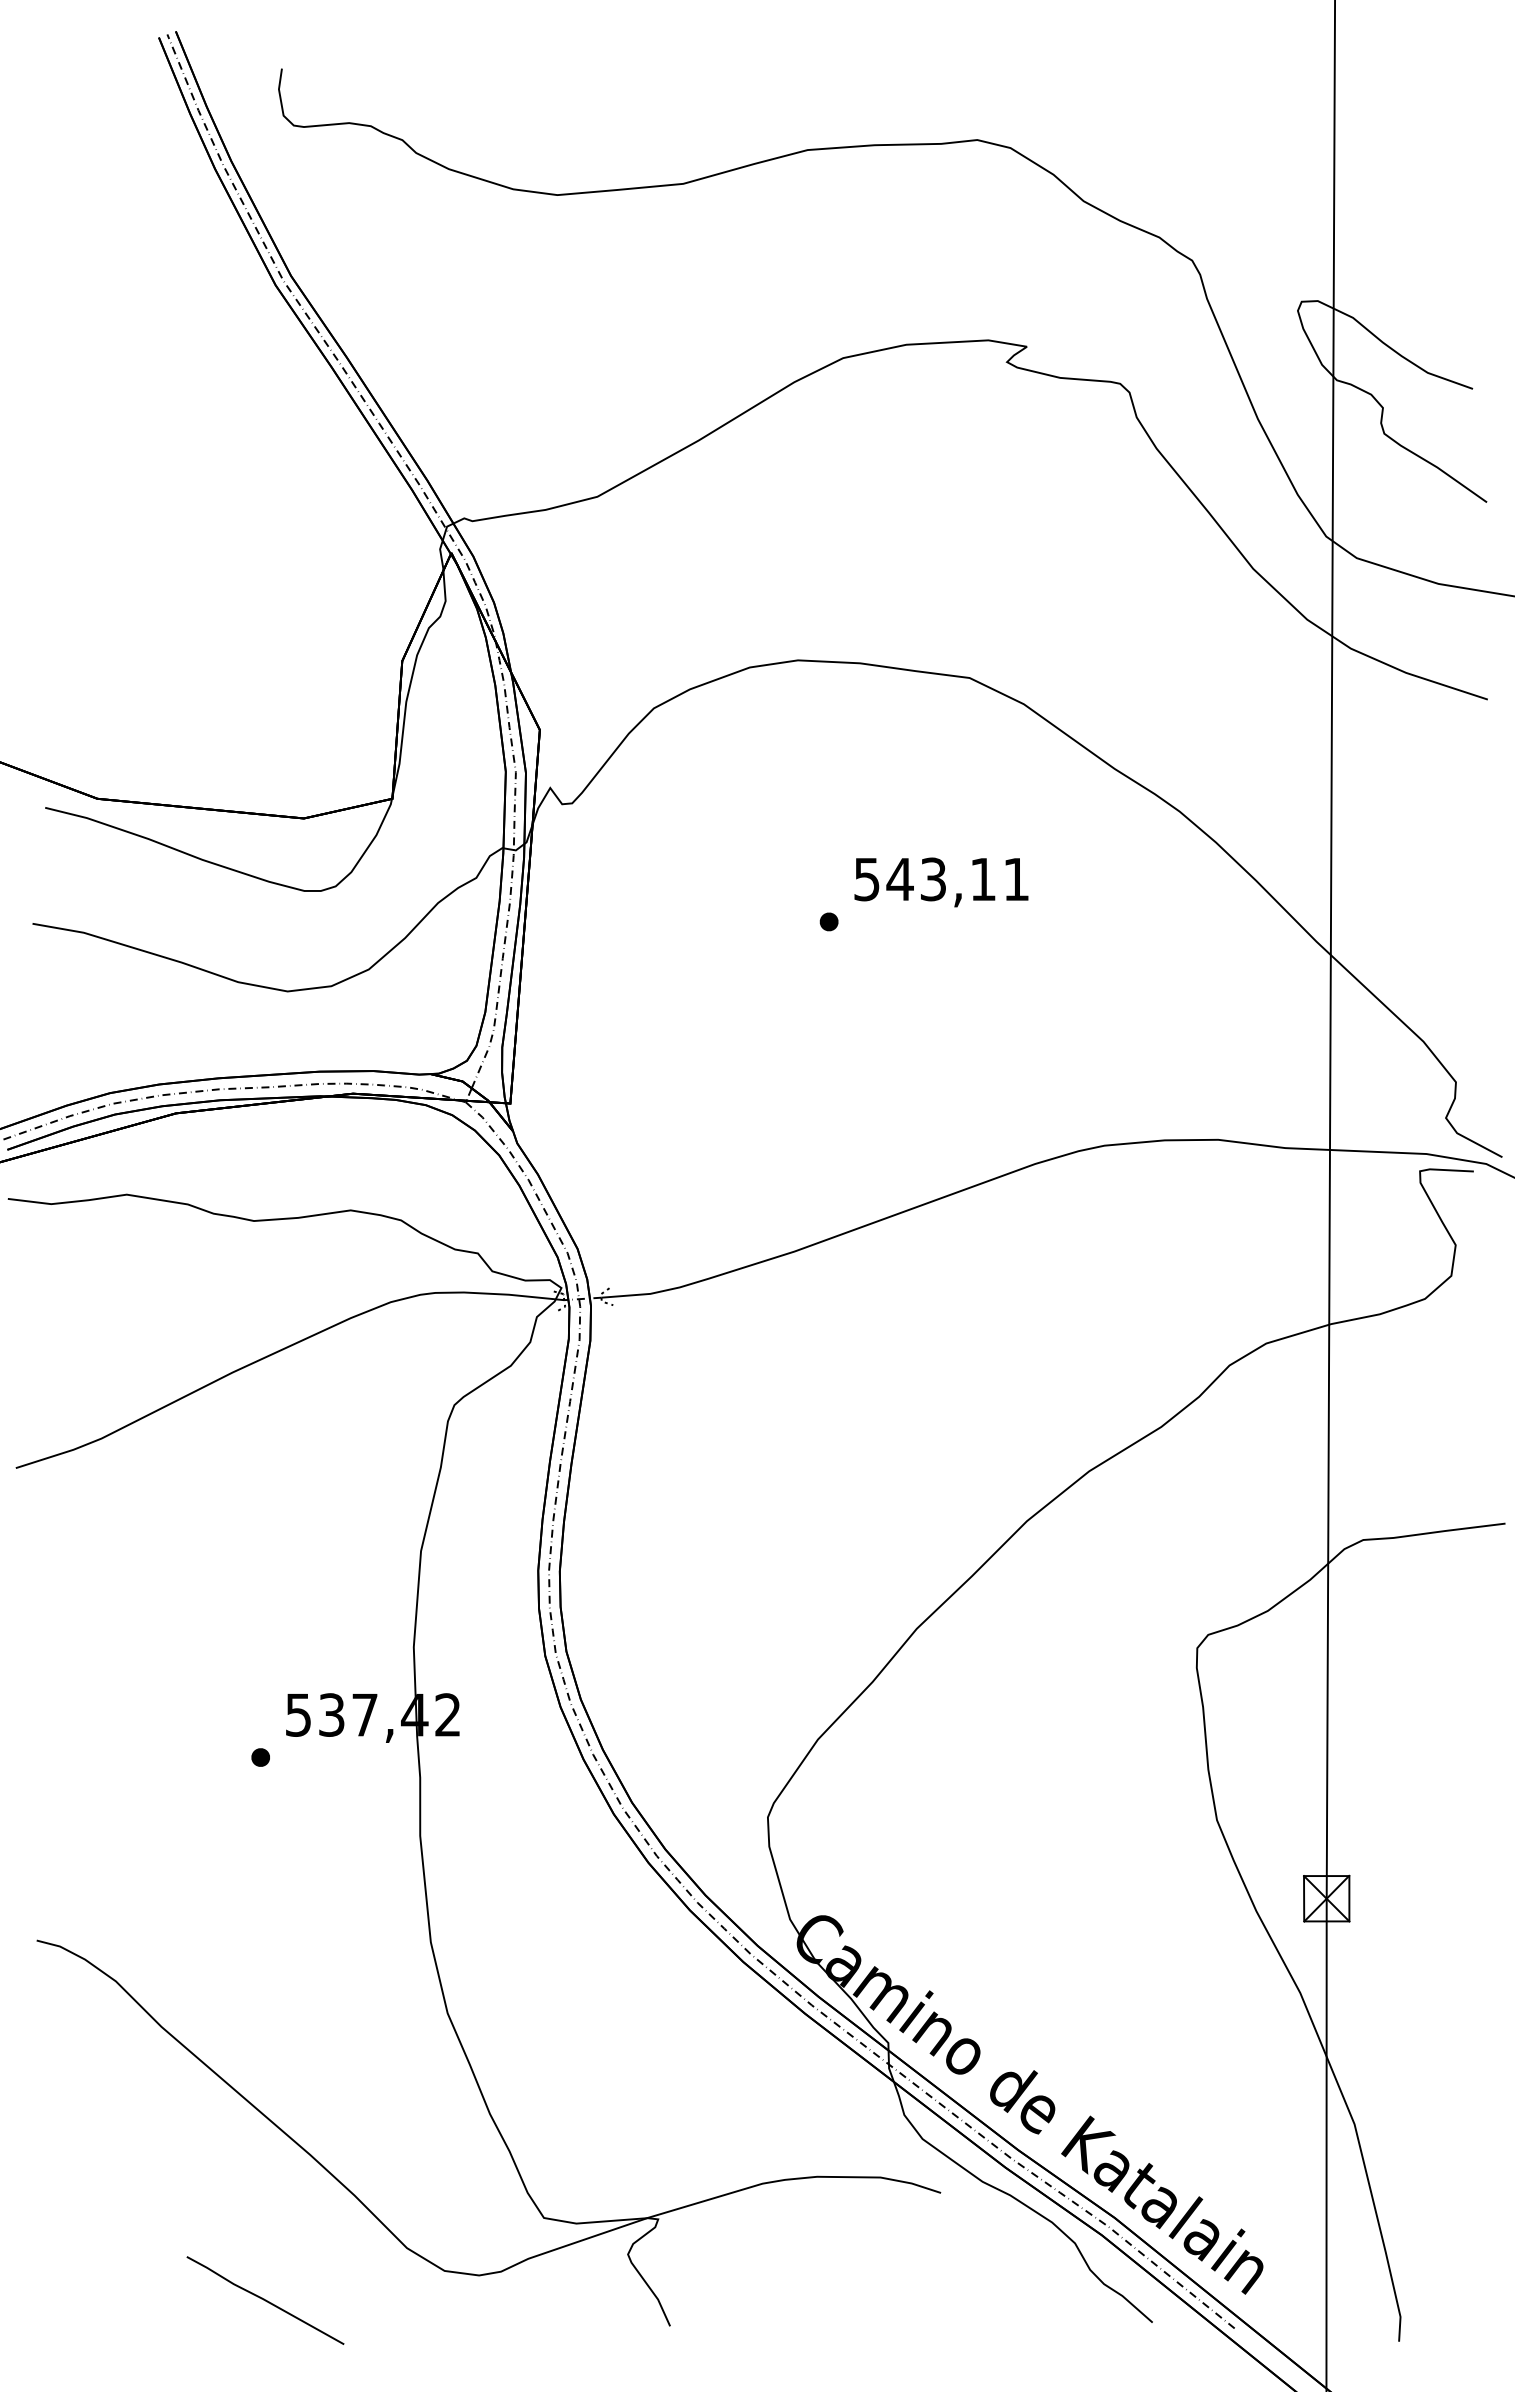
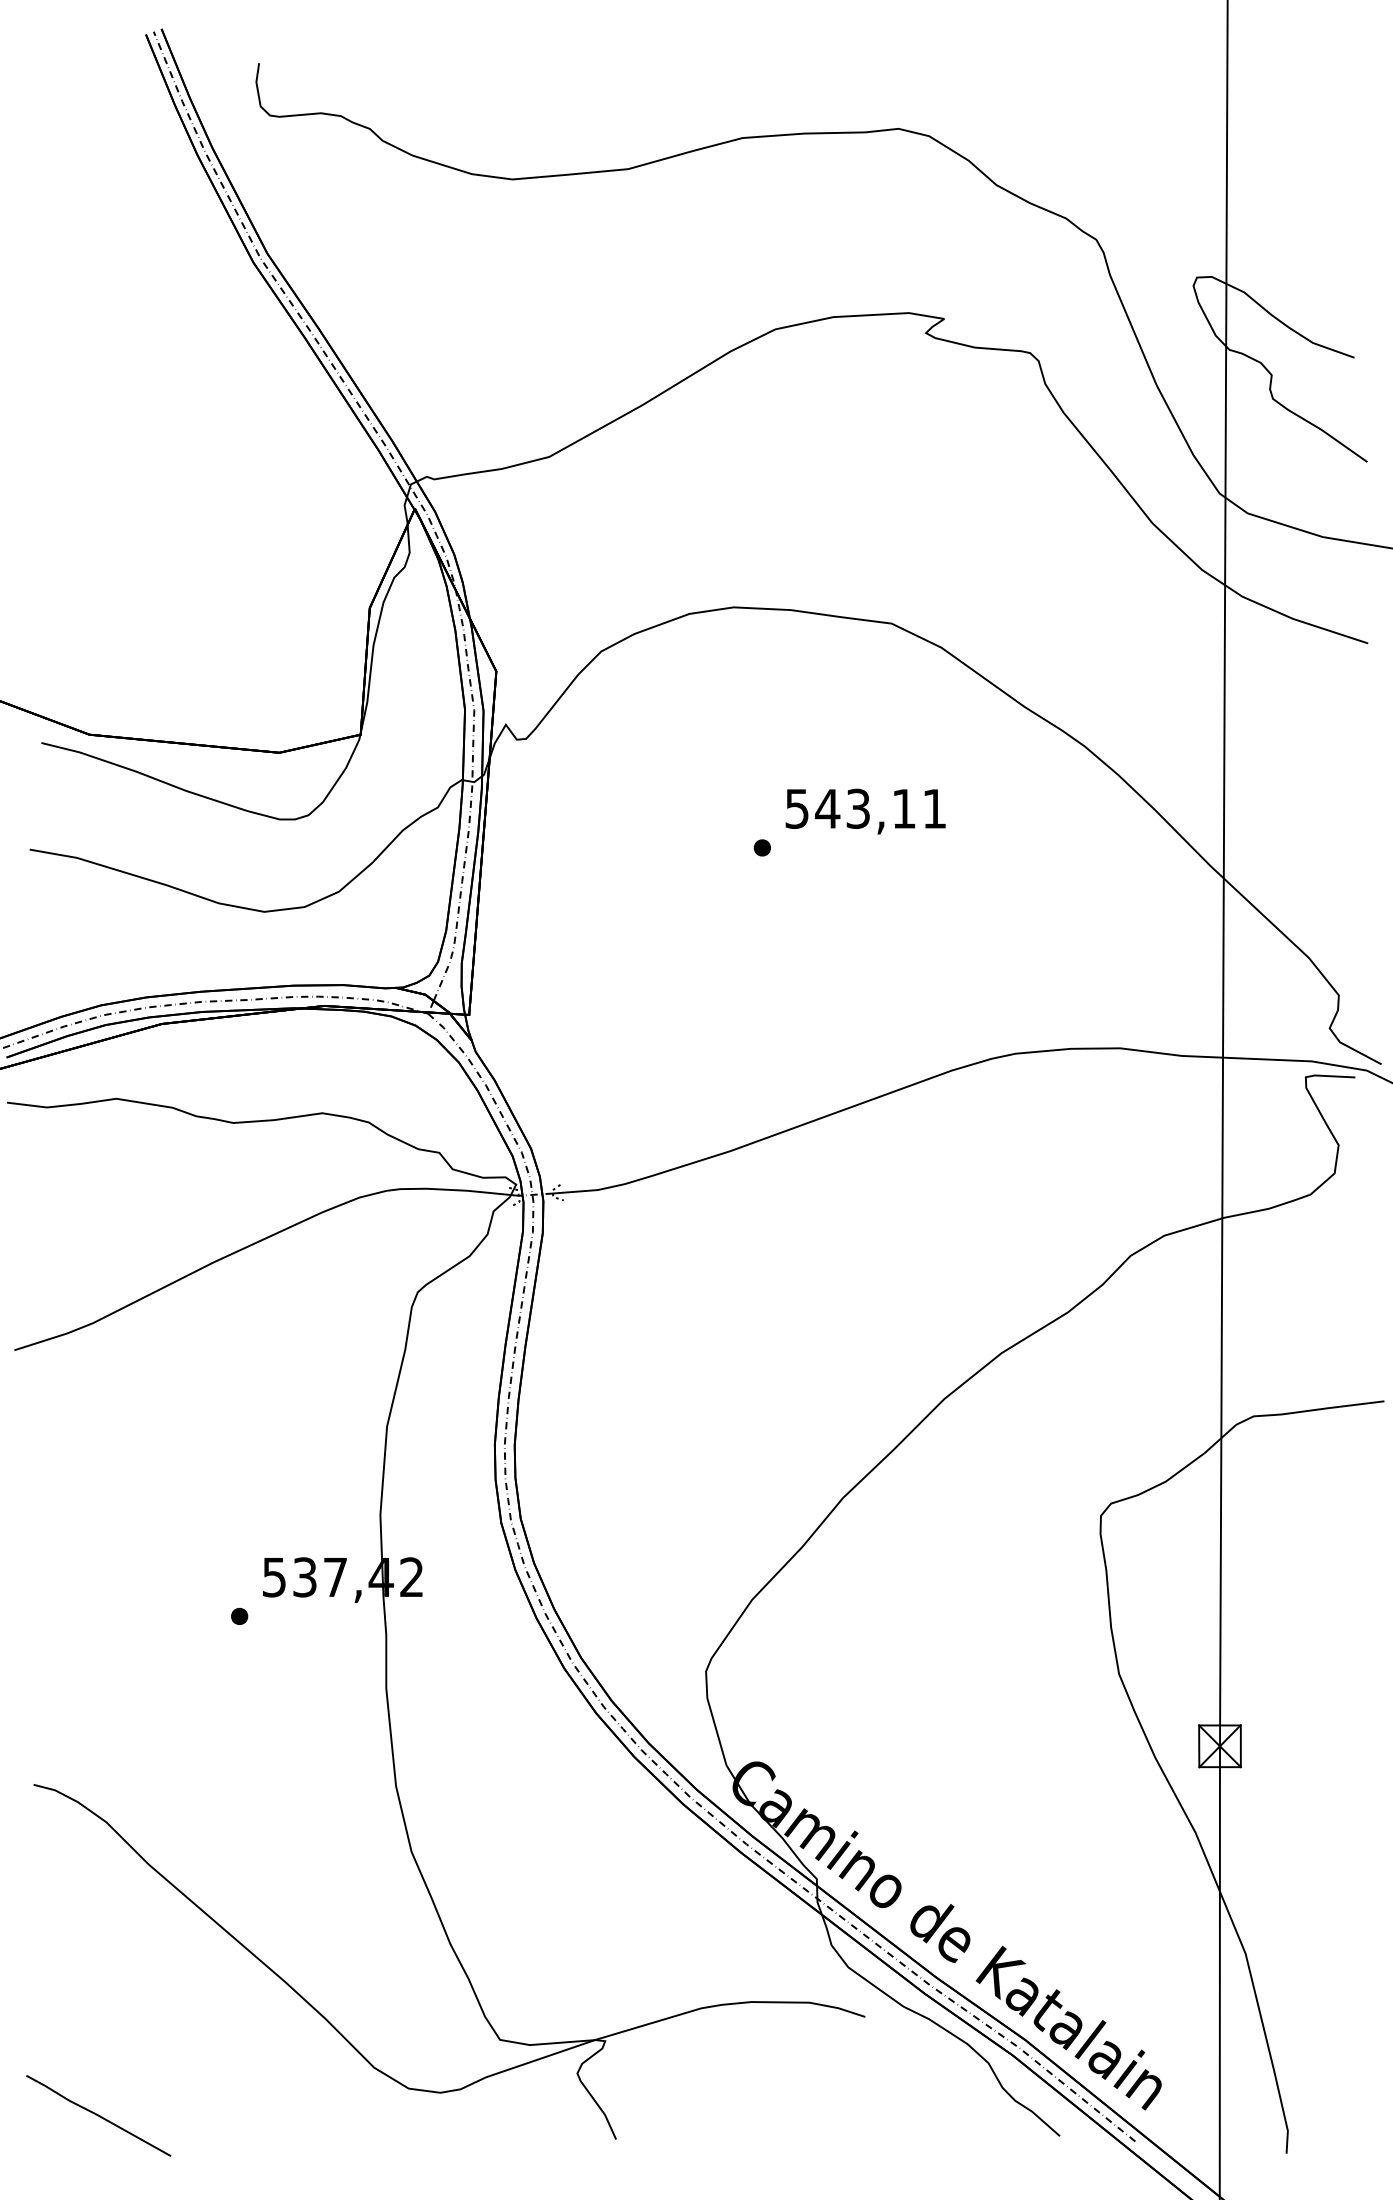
line: (265, 2300) -> (98, 2115), moved

